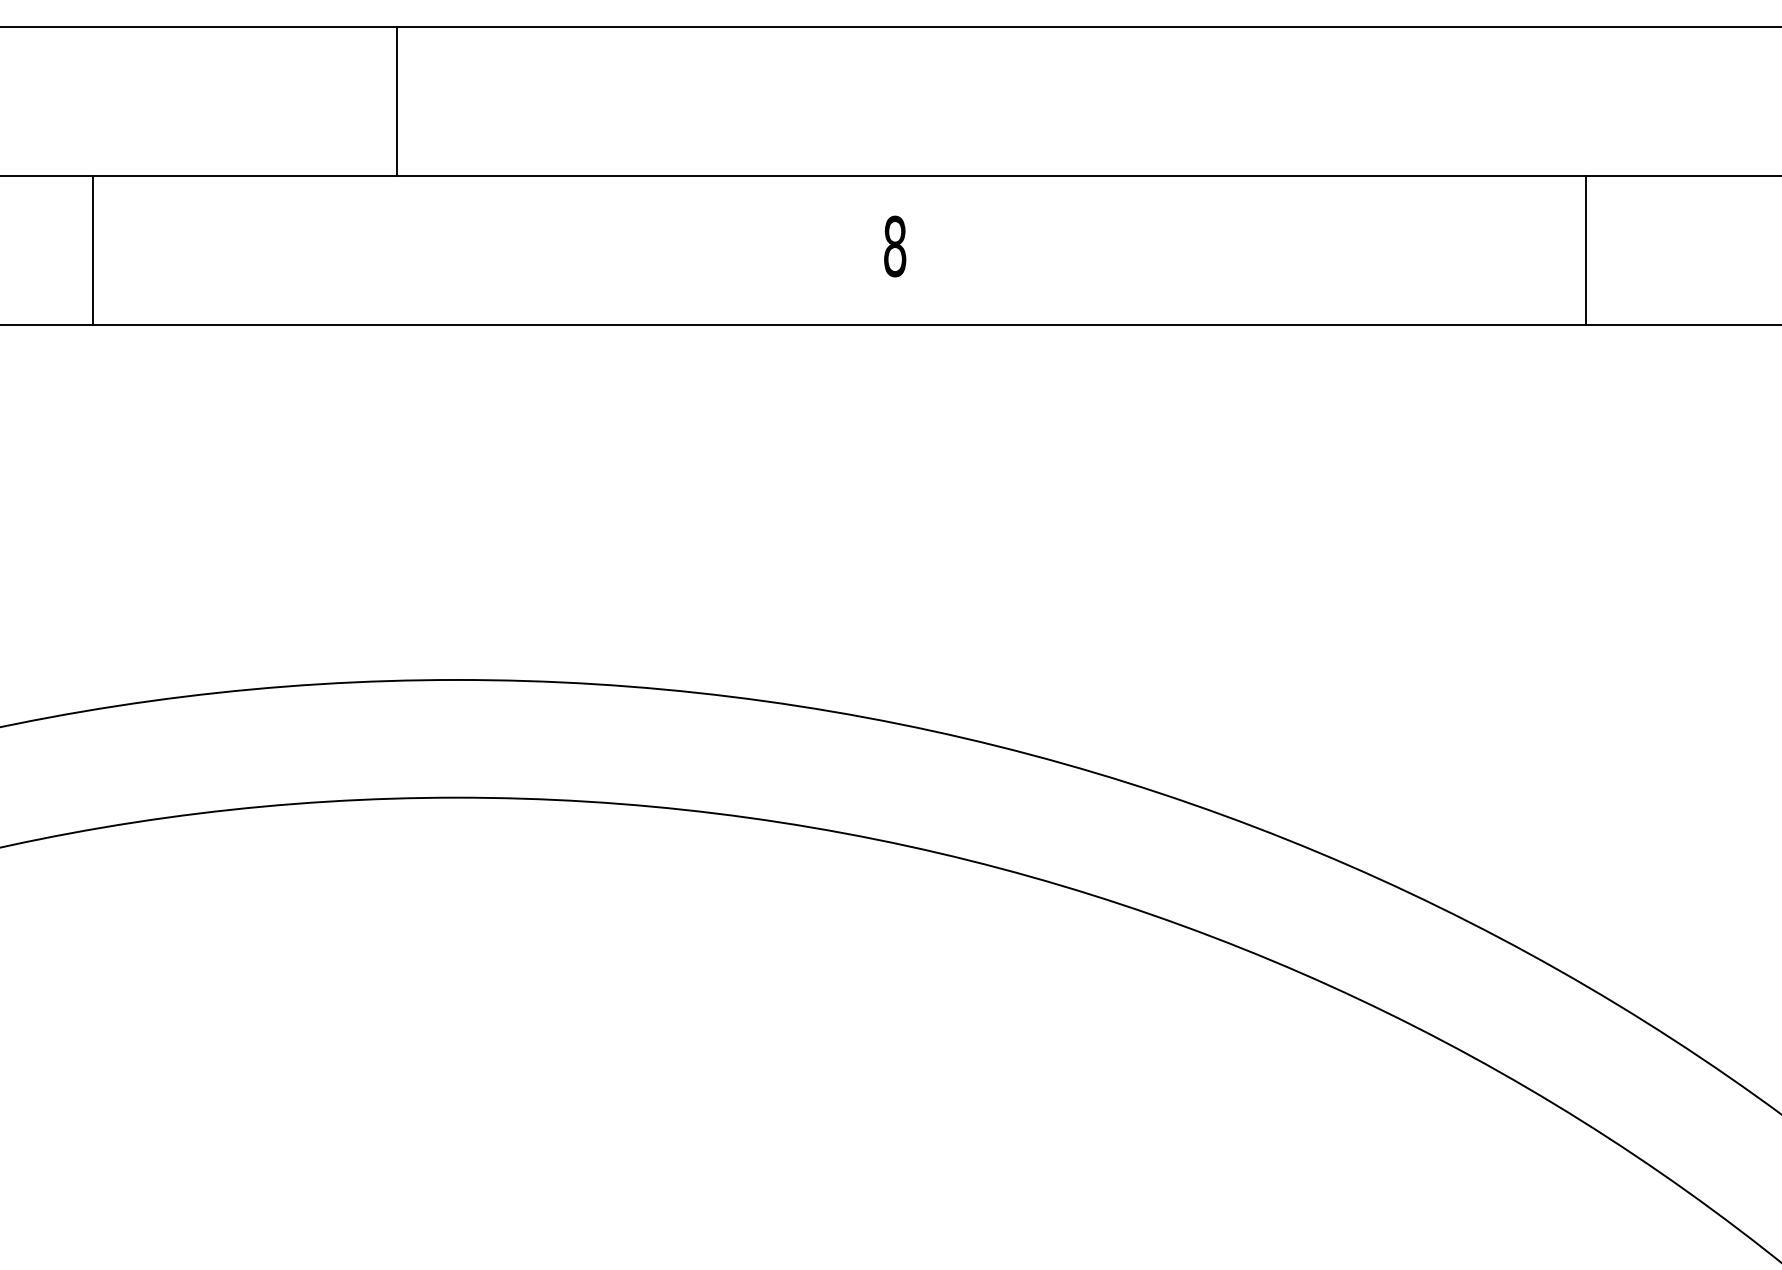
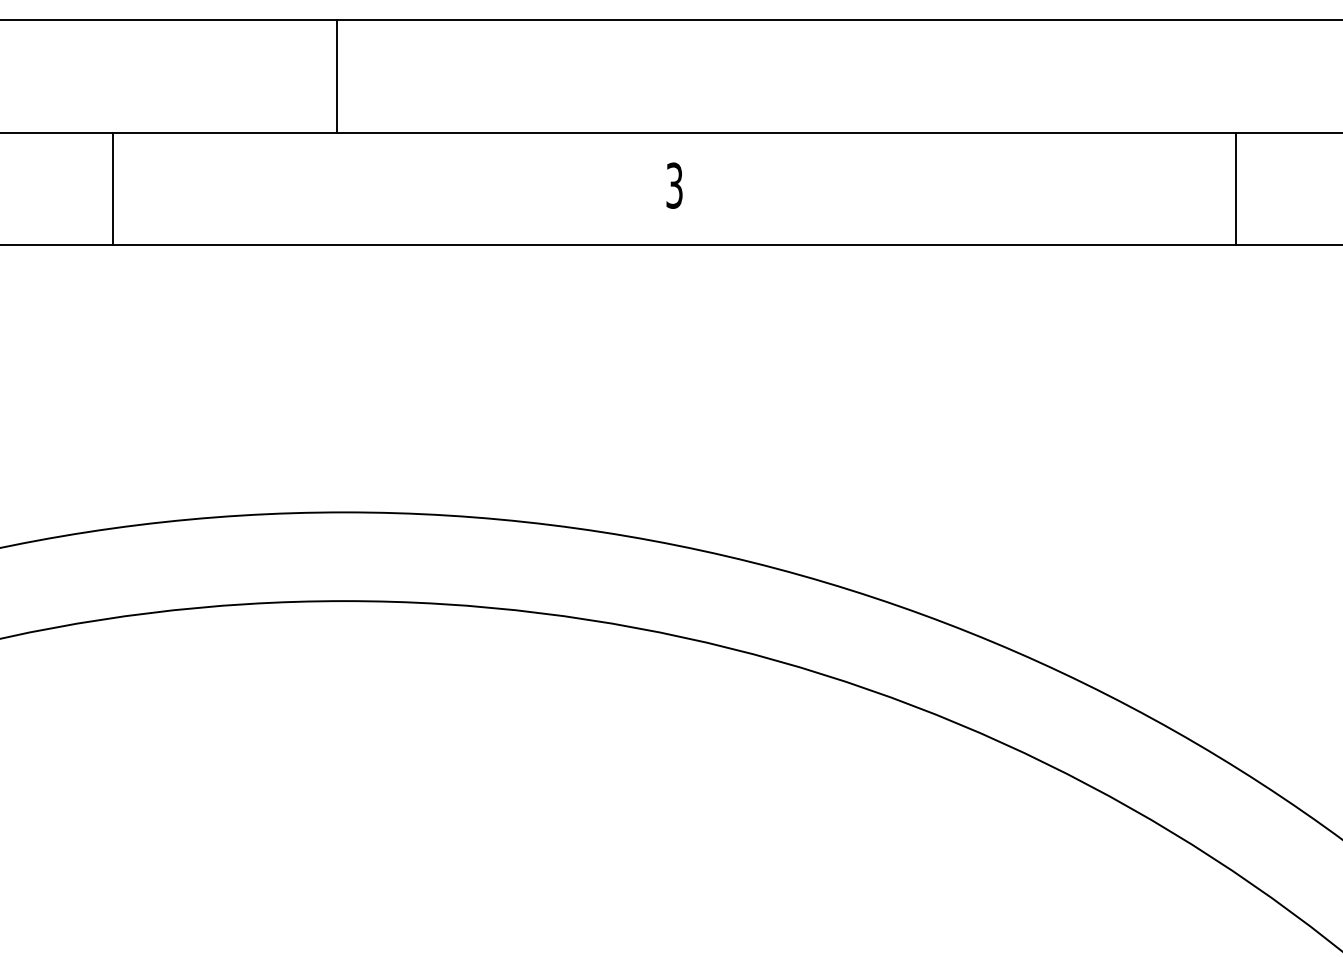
line: (397, 101) -> (337, 76), moved
text: (894, 246) -> (674, 185), 8 -> 3
line: (92, 250) -> (112, 188), moved
line: (1586, 250) -> (1235, 188), moved

